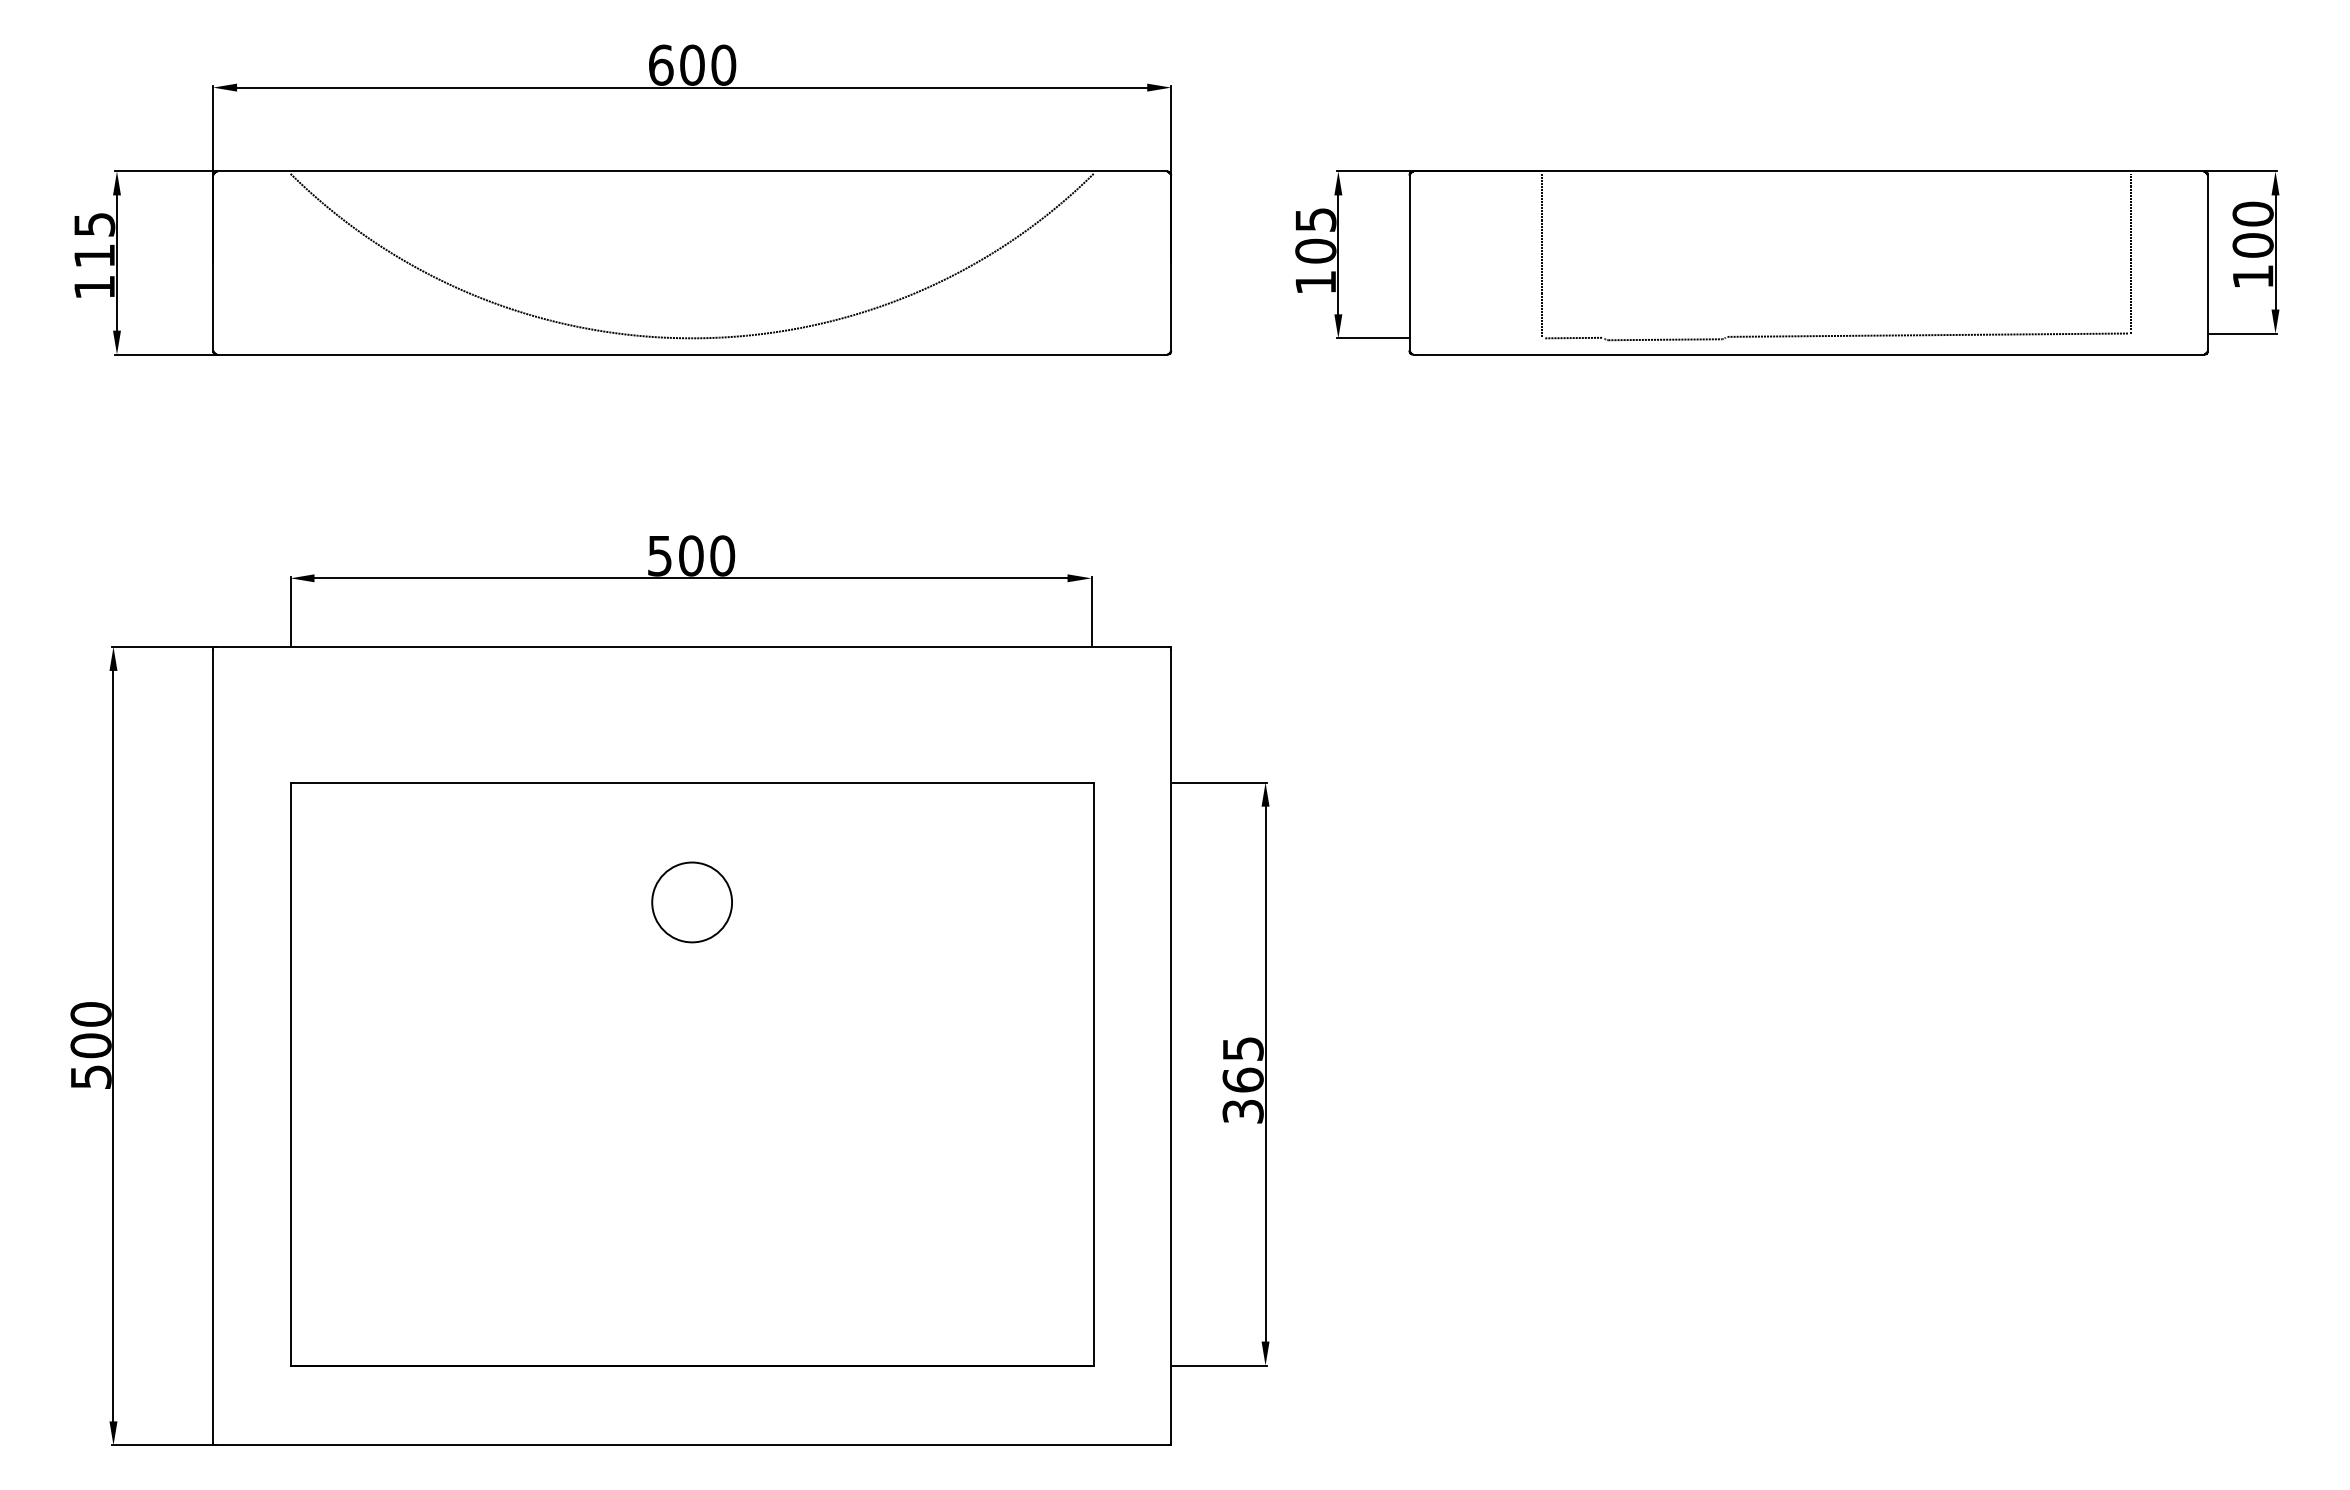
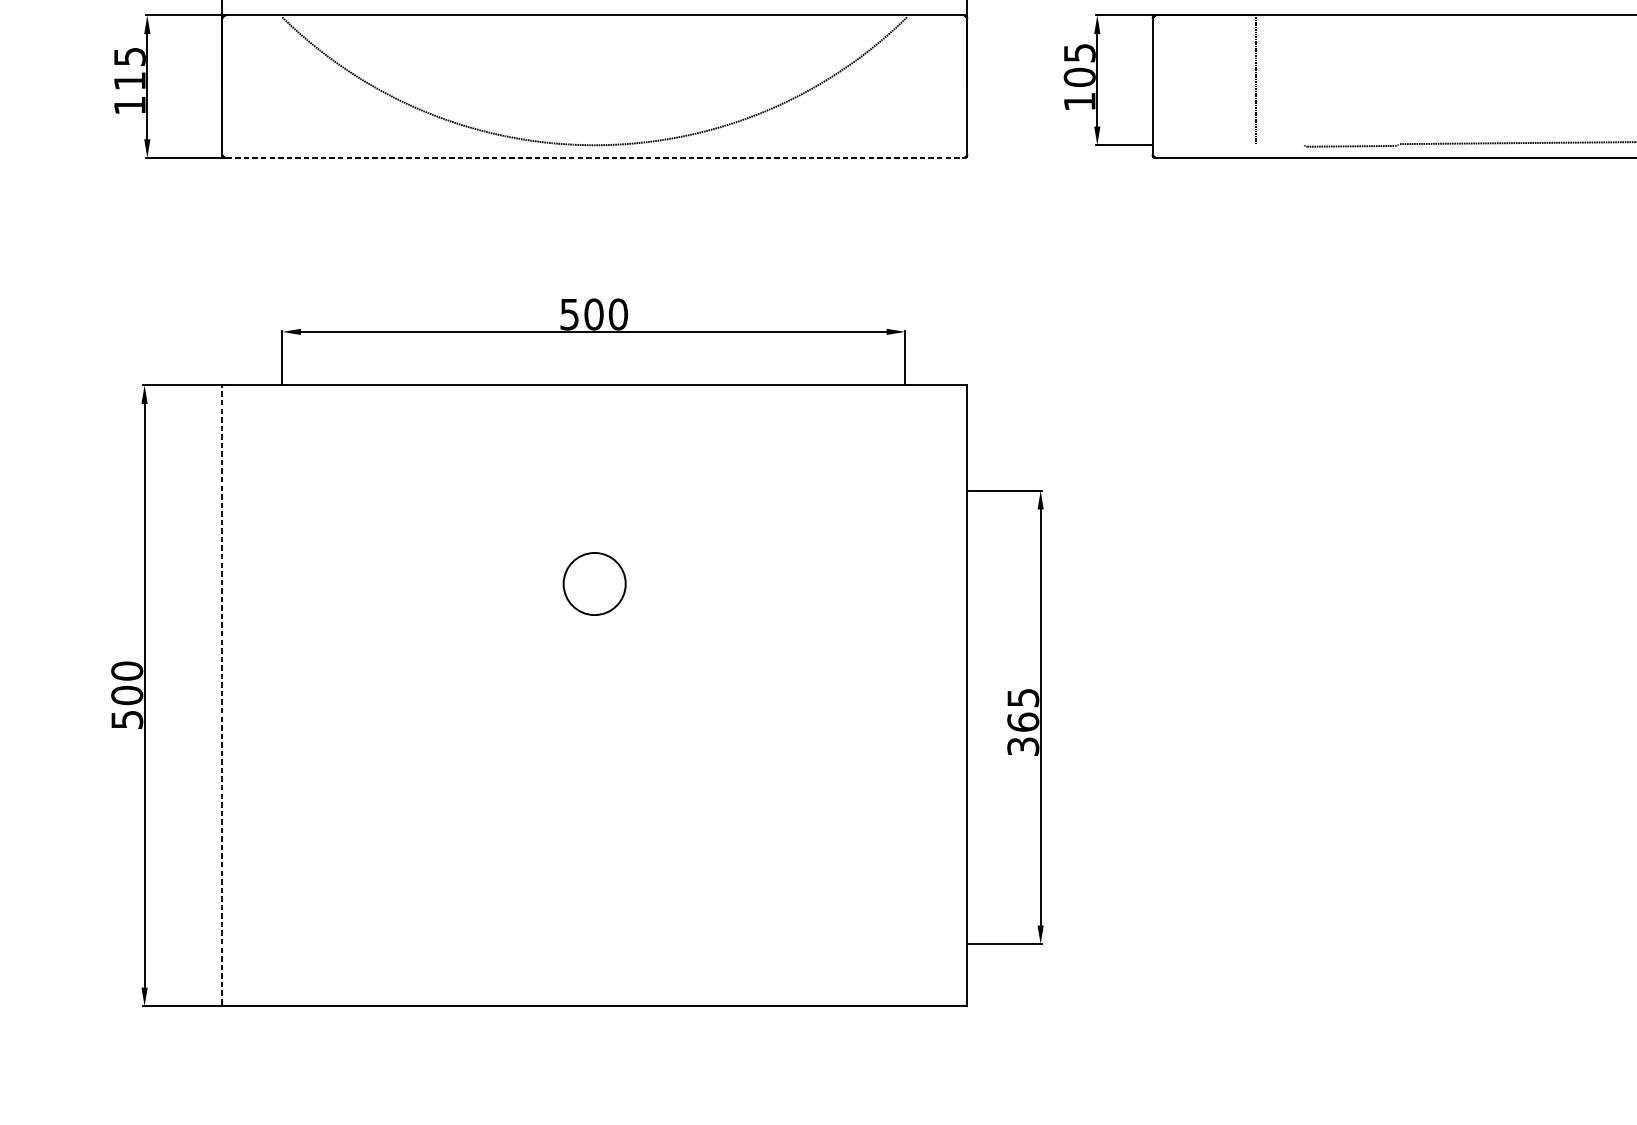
line: (1573, 337) -> (1280, 144), removed
line: (692, 354) -> (594, 157), solid -> dashed
line: (213, 1046) -> (222, 696), solid -> dashed
part: (692, 1074) -> (594, 717), removed

